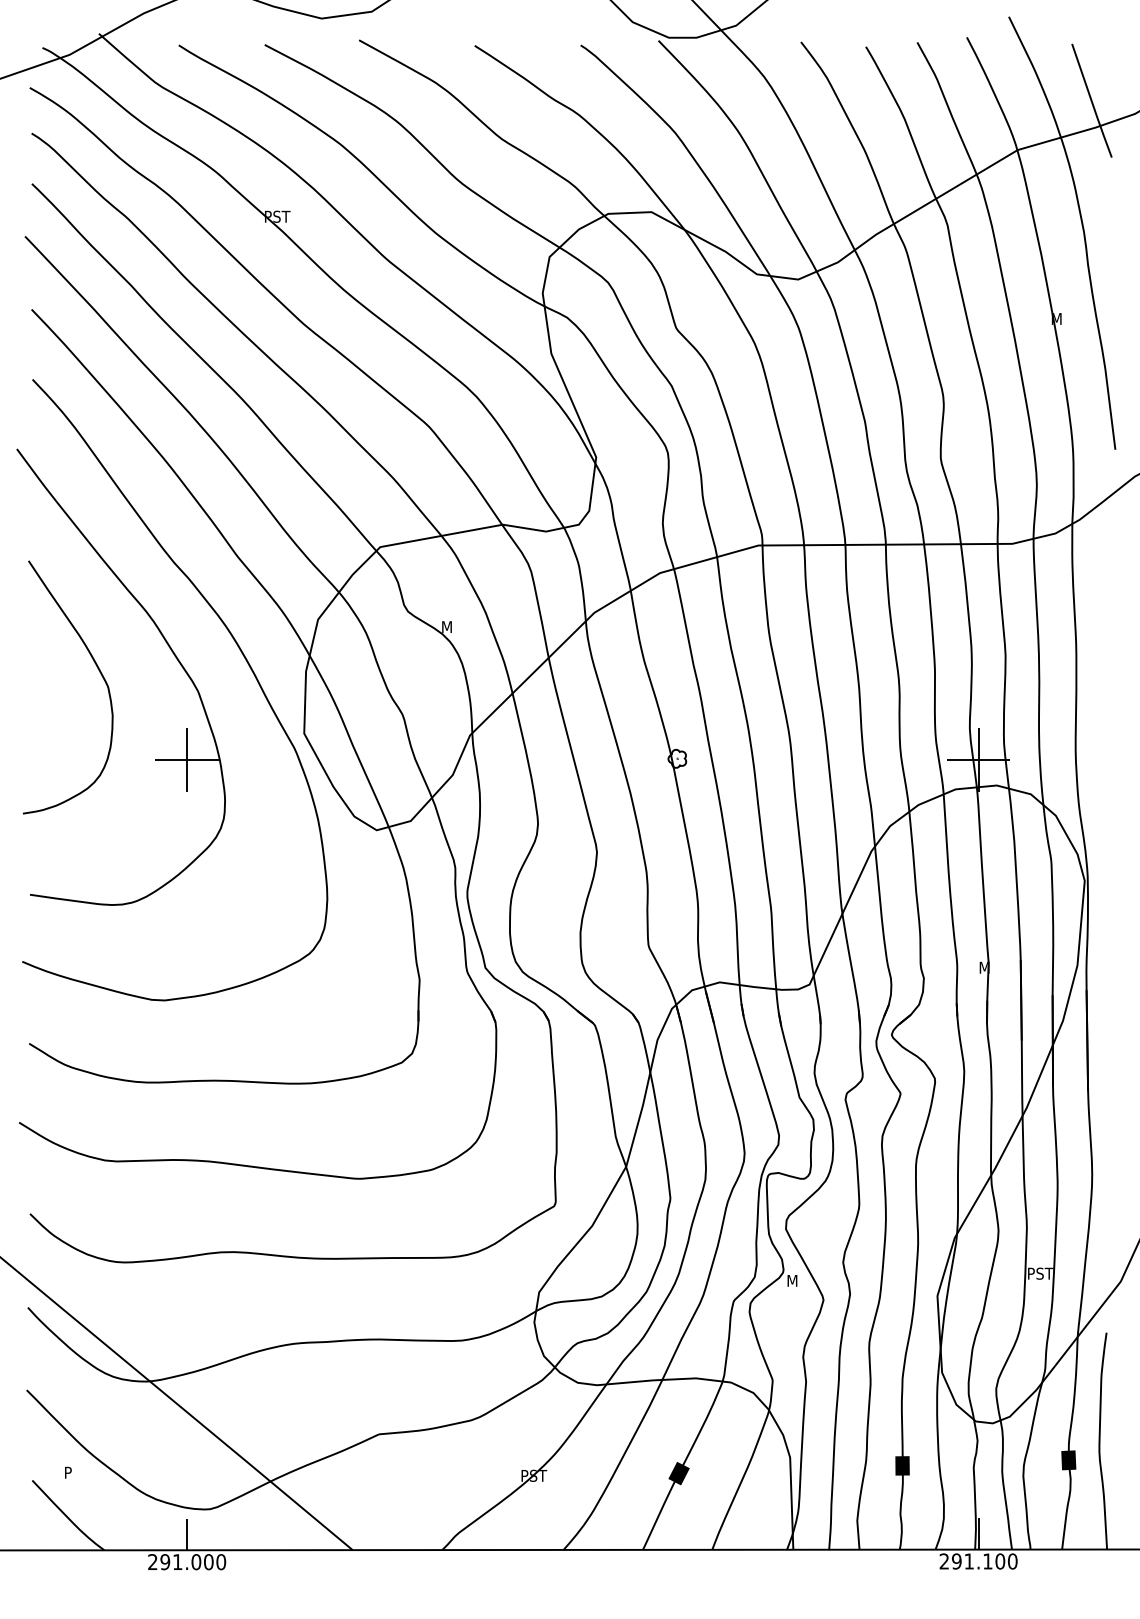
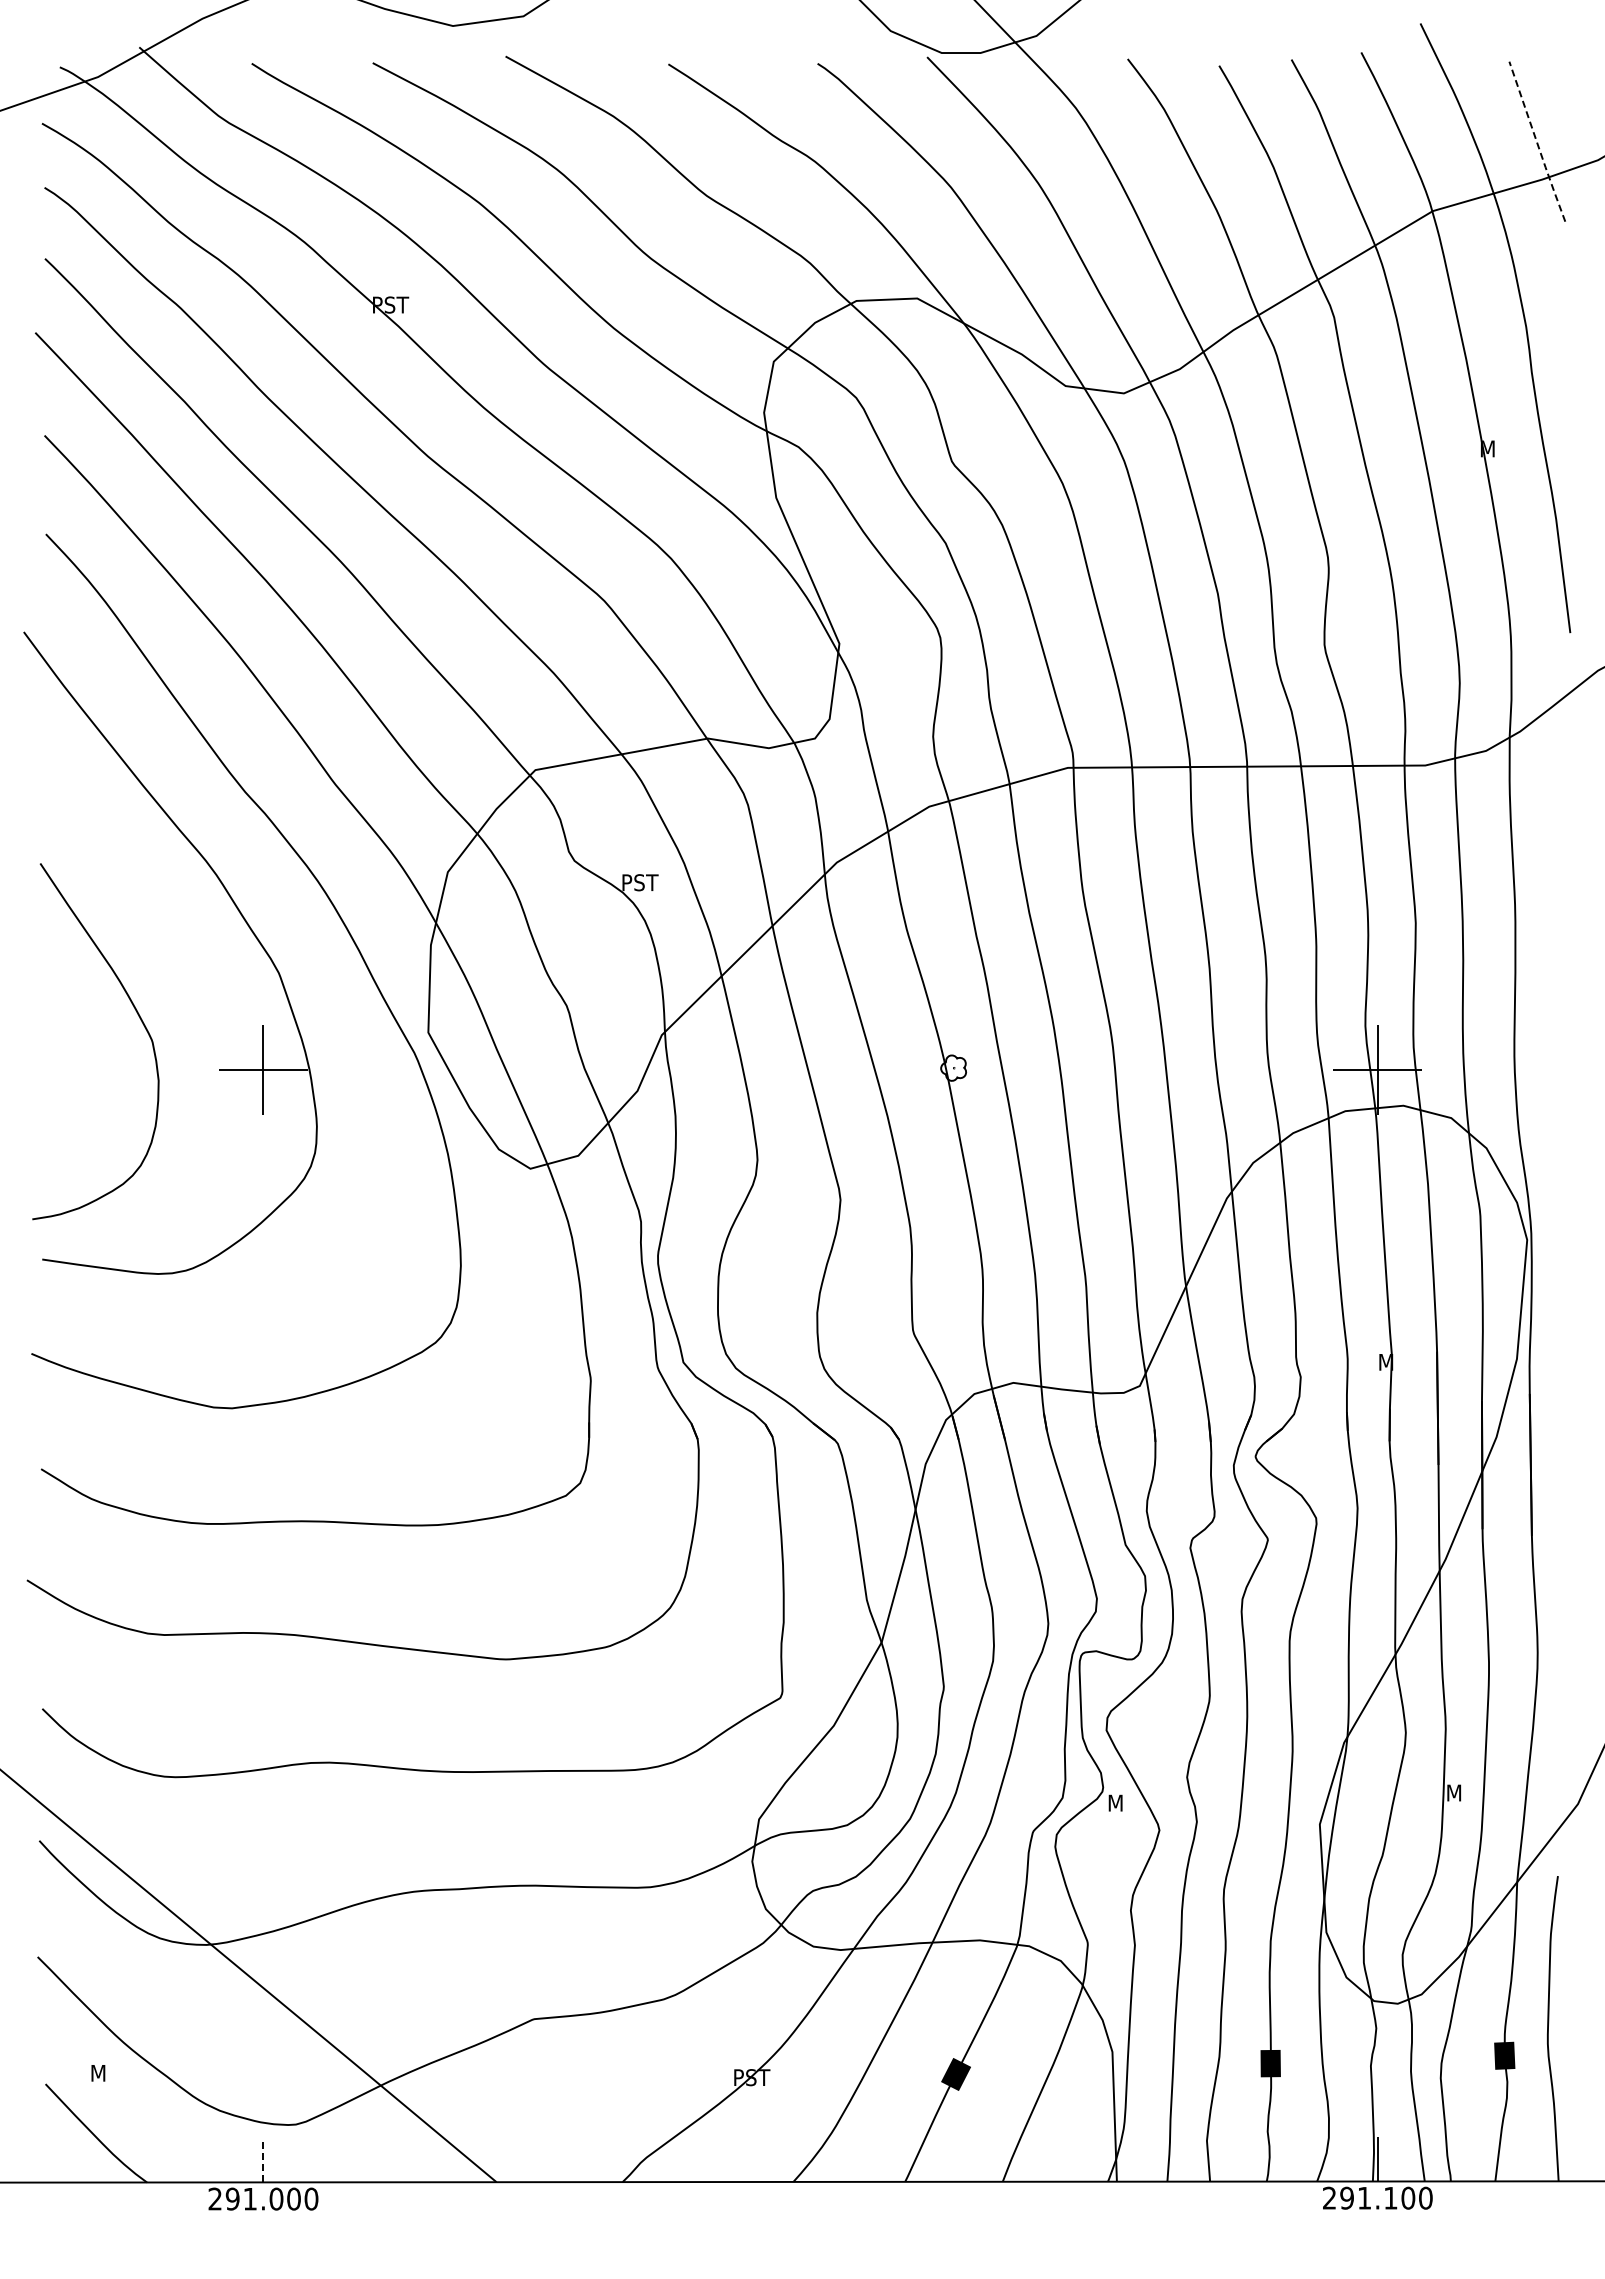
line: (1092, 101) -> (1537, 142), solid -> dashed
text: (455, 626) -> (641, 882), M -> PST
curve: (99, 670) -> (139, 1018), moved
text: (1041, 1273) -> (1466, 1792), PST -> M
text: (70, 1472) -> (99, 2073), P -> M
line: (187, 1534) -> (263, 2159), solid -> dashed

